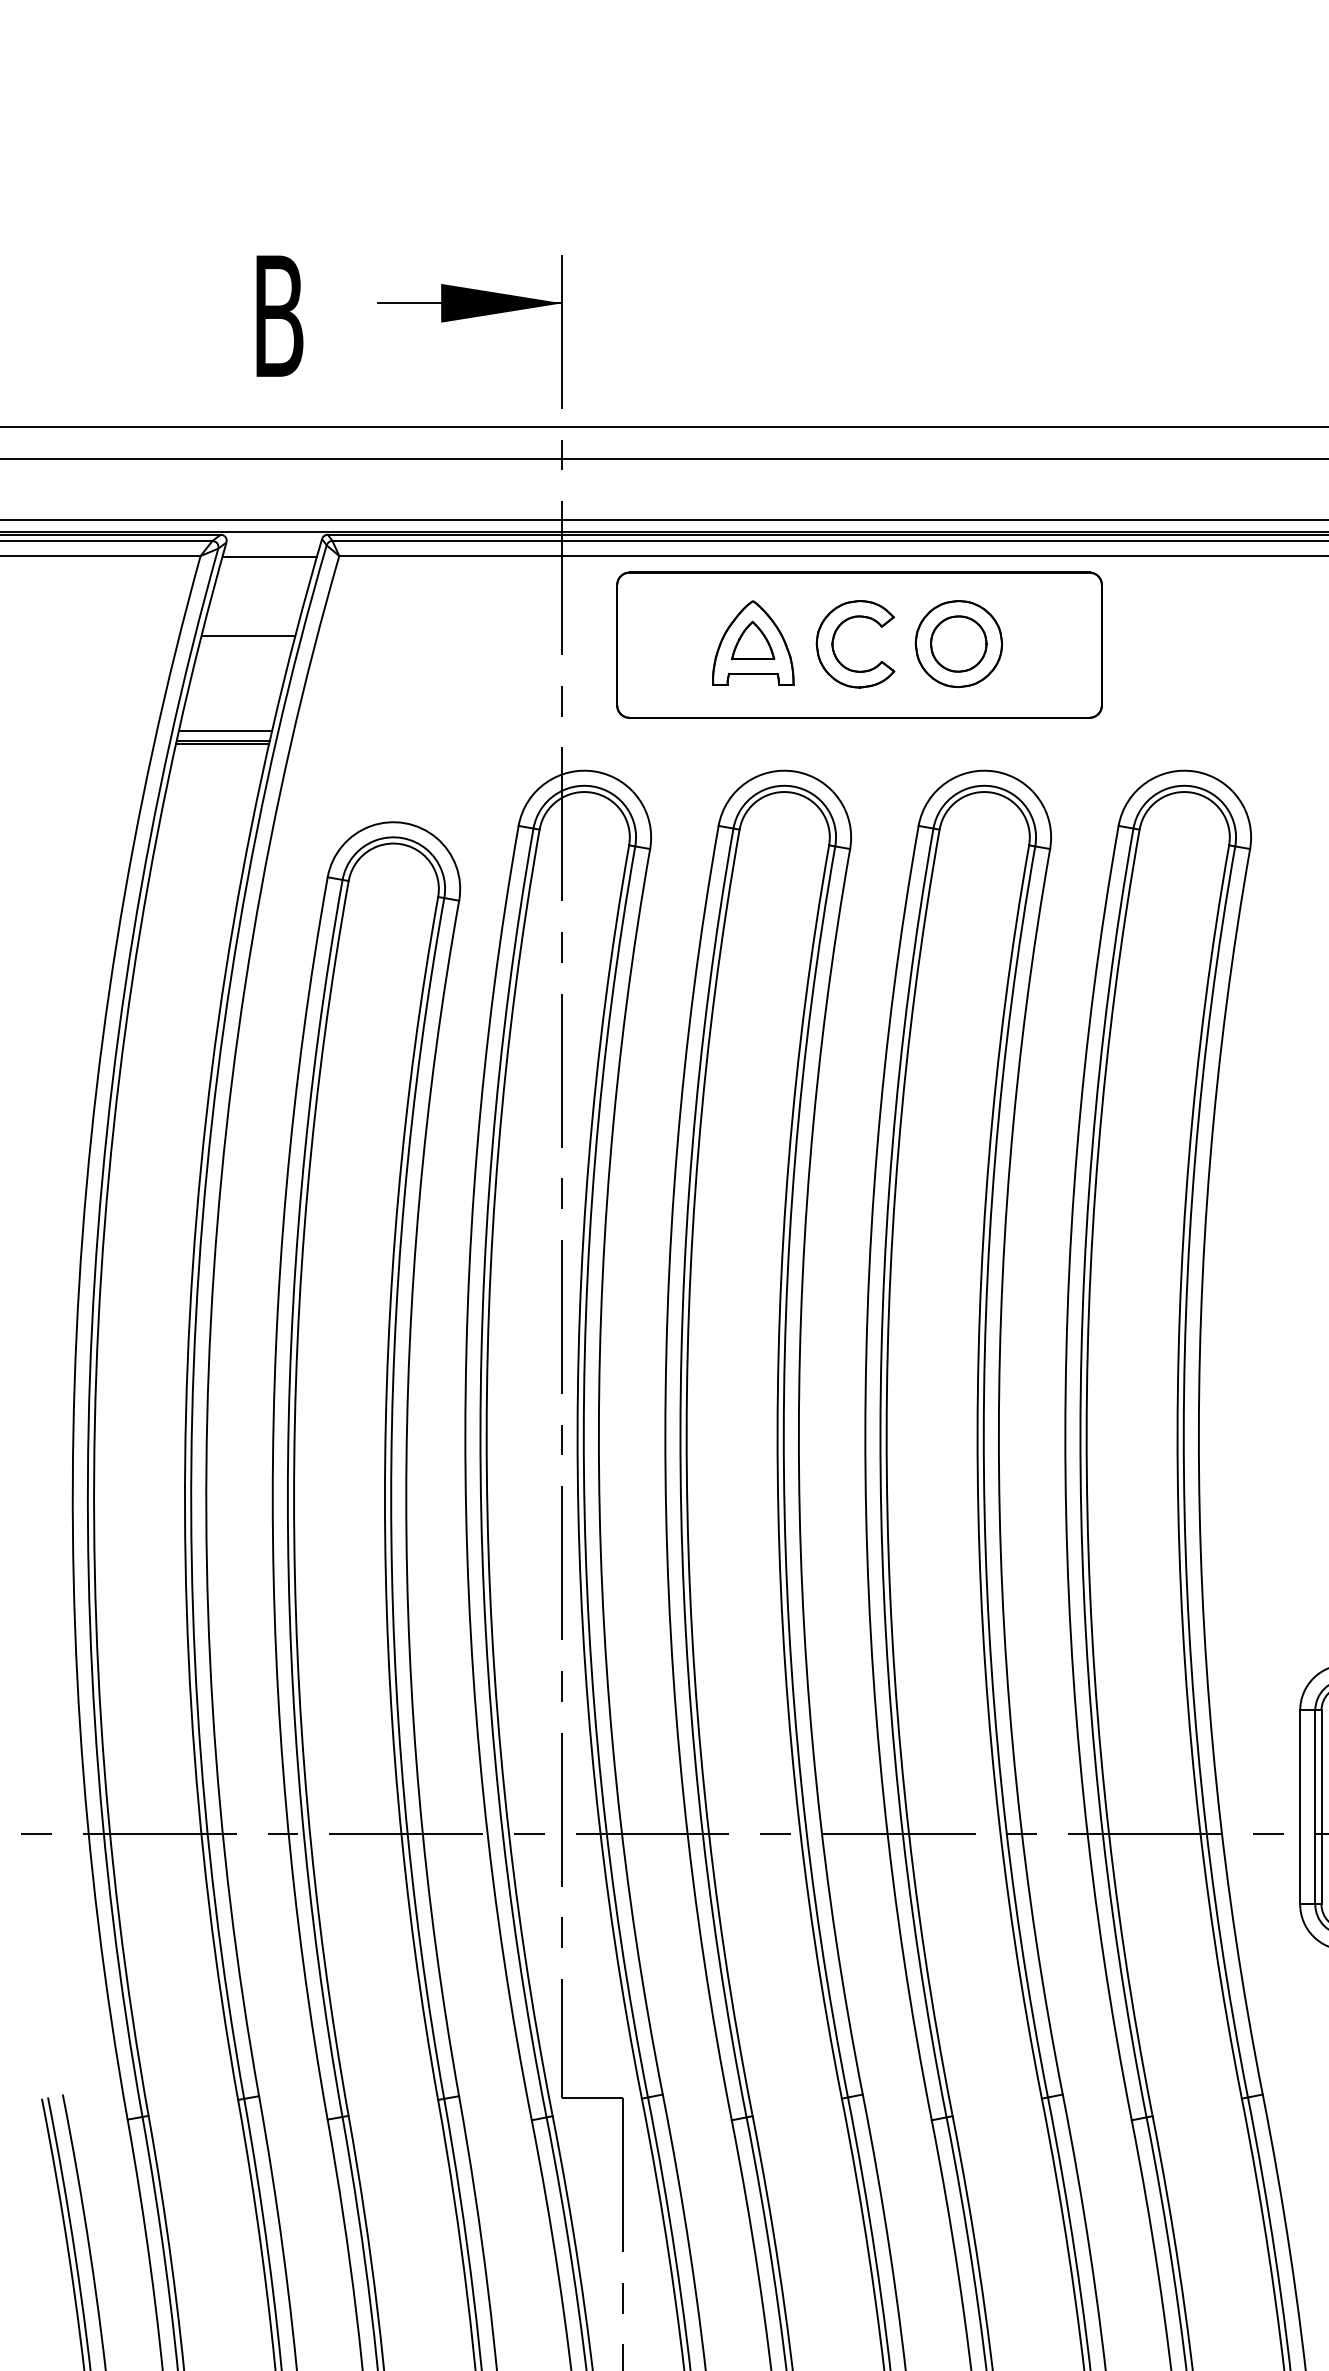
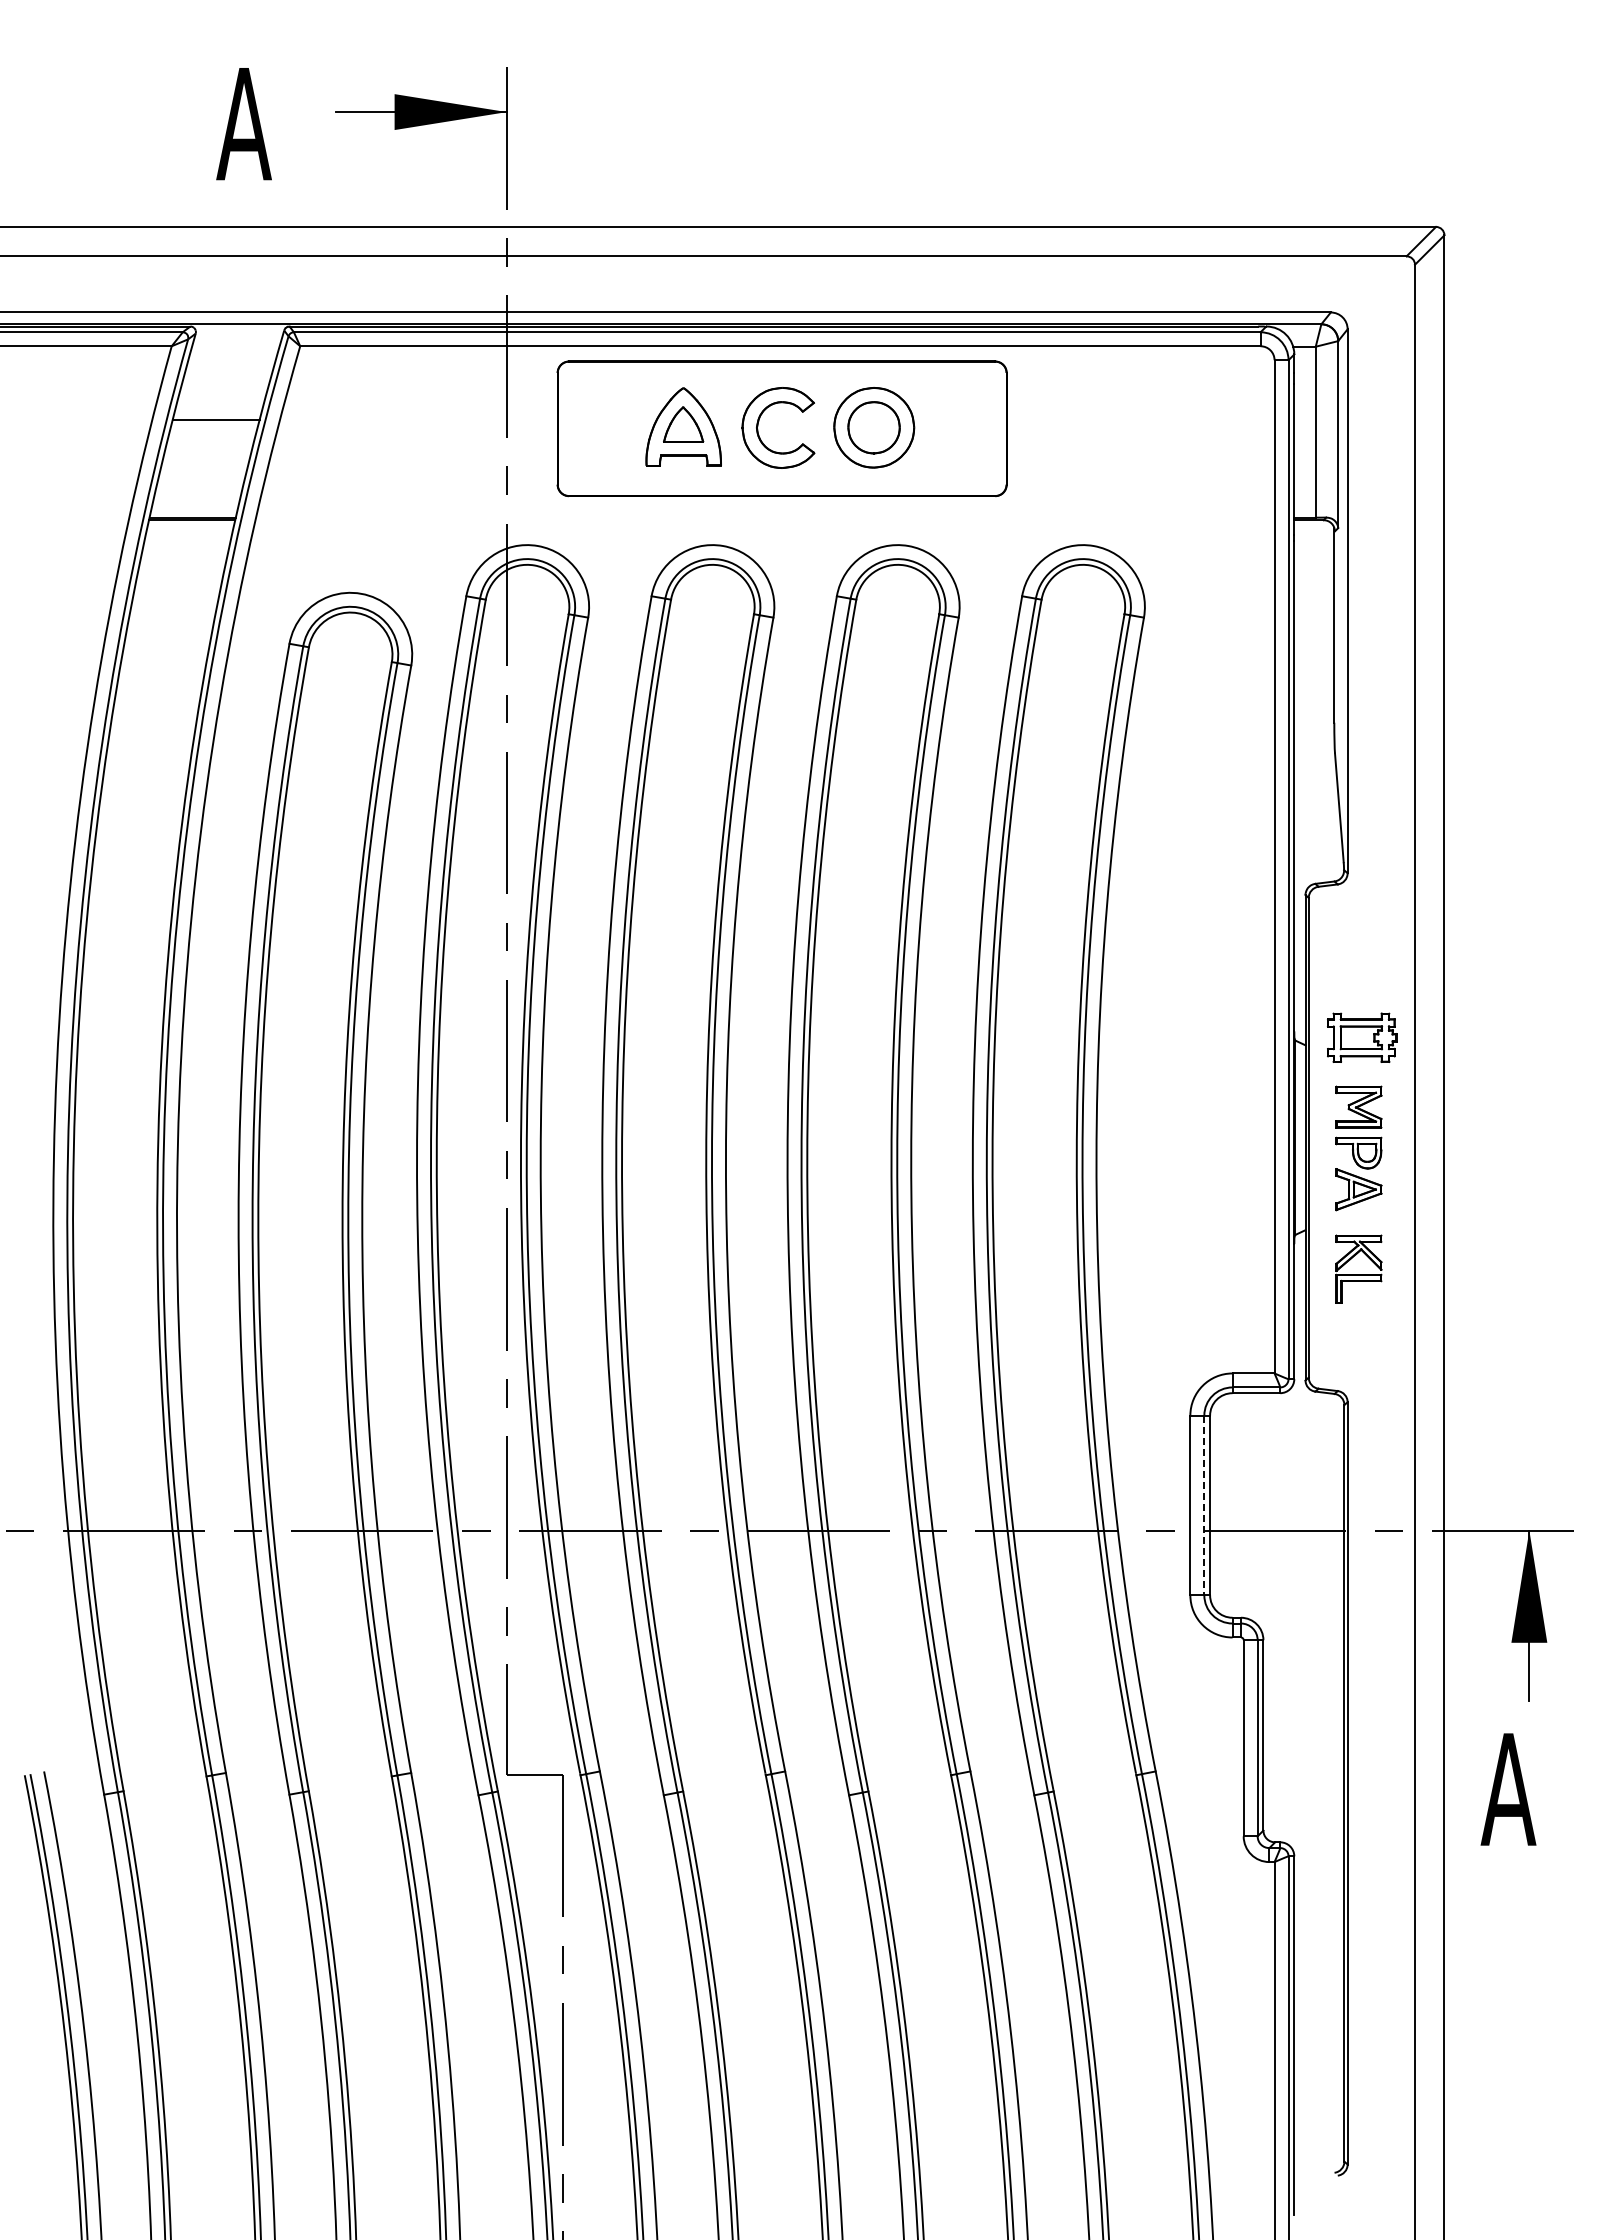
text: (278, 316) -> (243, 124), B -> A
line: (269, 556) -> (235, 346), removed
line: (225, 731) -> (194, 508), removed
line: (1315, 1807) -> (1204, 1505), solid -> dashed

